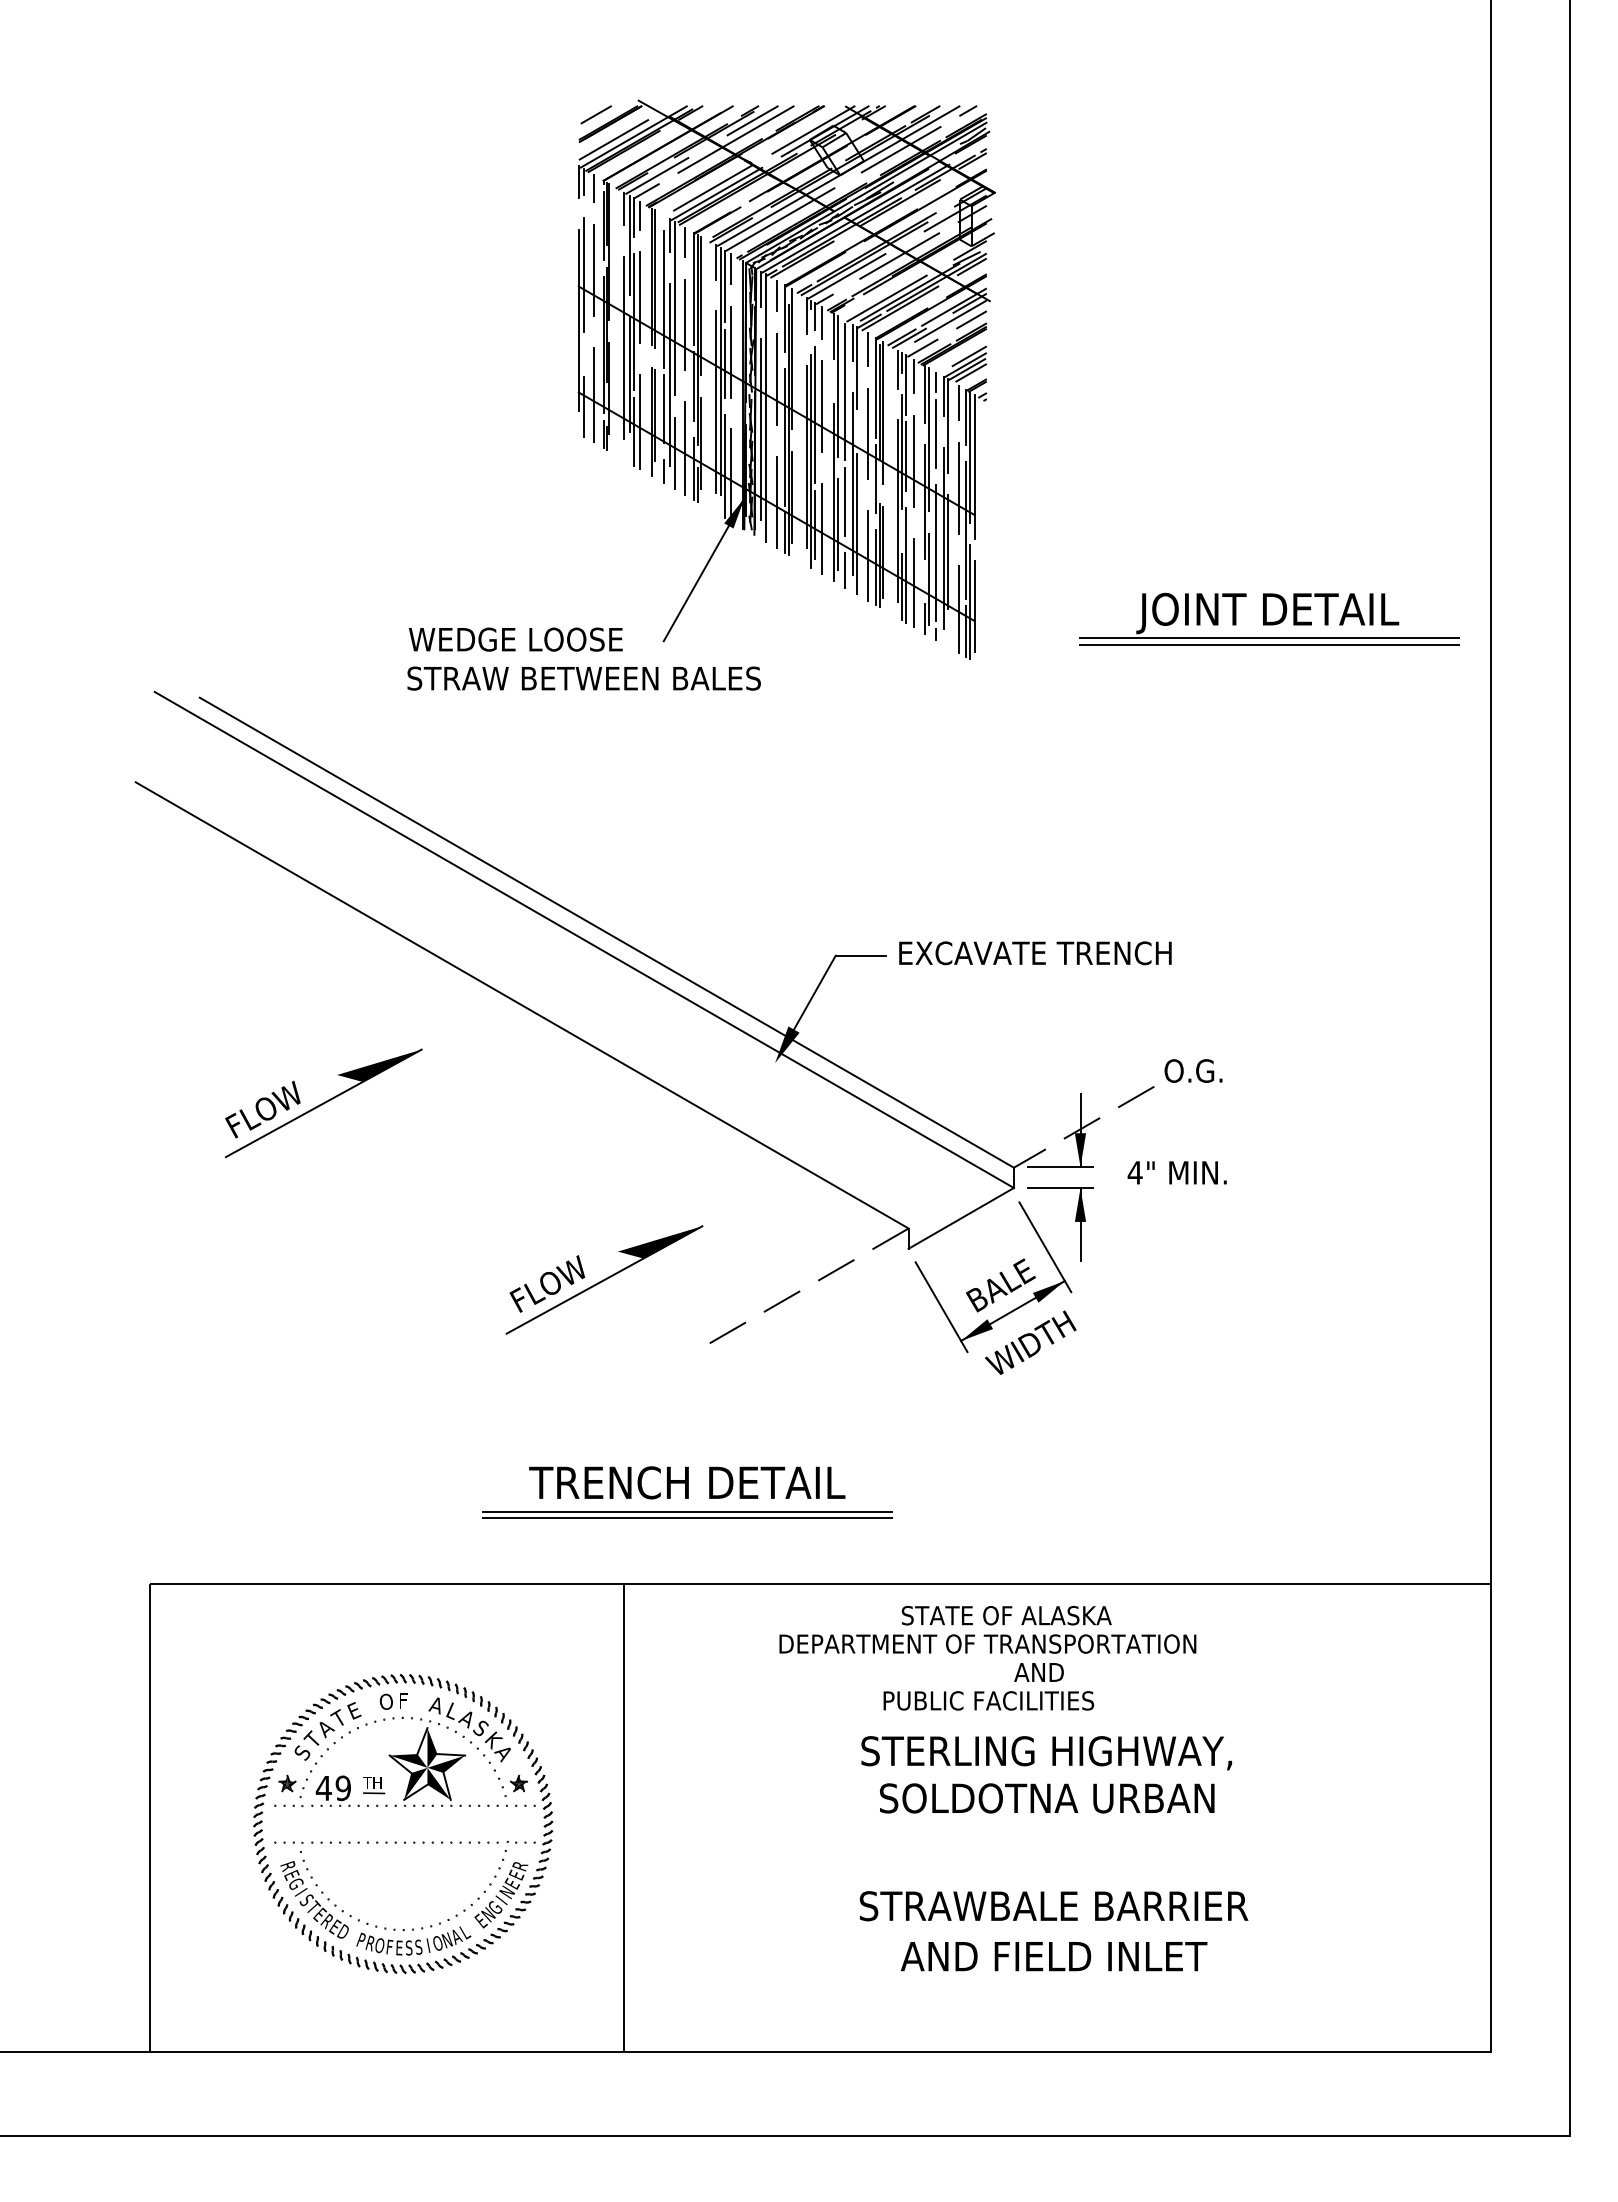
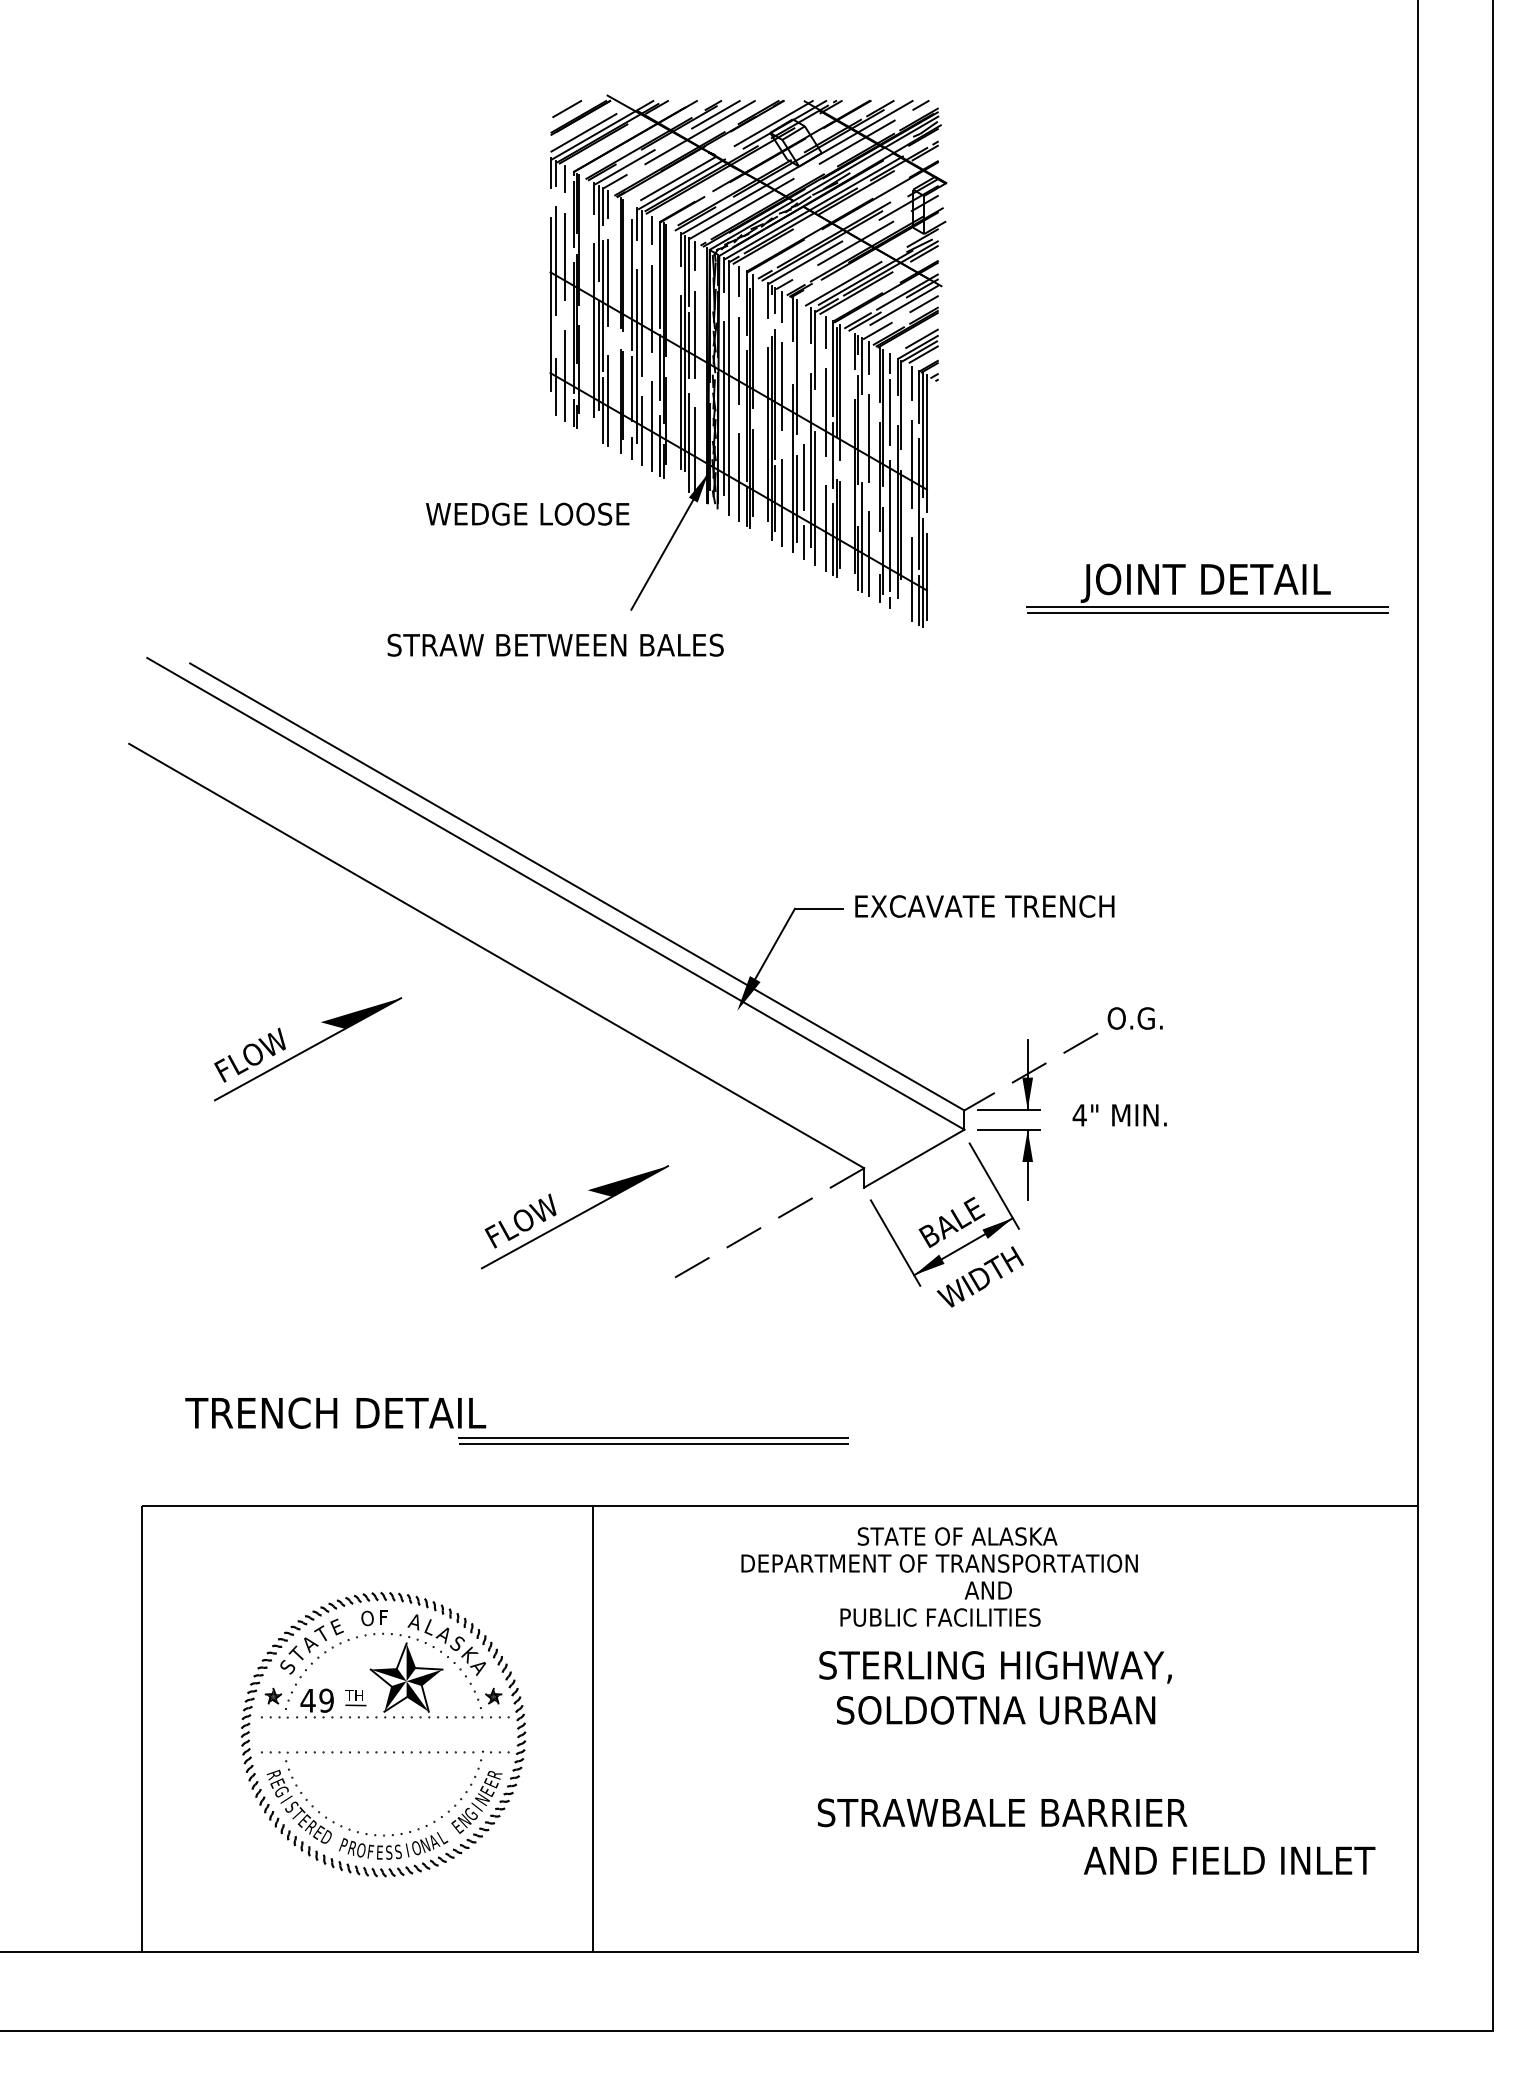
line: (845, 391) -> (804, 372), removed
line: (905, 455) -> (861, 433), removed
text: (515, 638) -> (527, 513), moved
text: (687, 1482) -> (335, 1412), moved
text: (1053, 1956) -> (1229, 1860), moved

